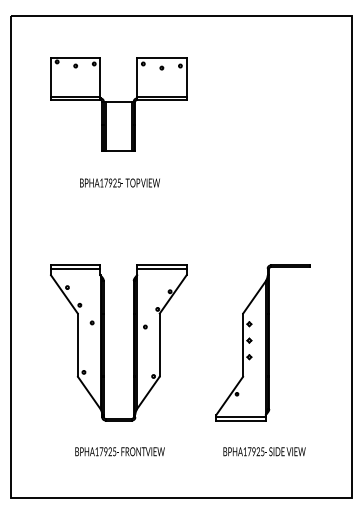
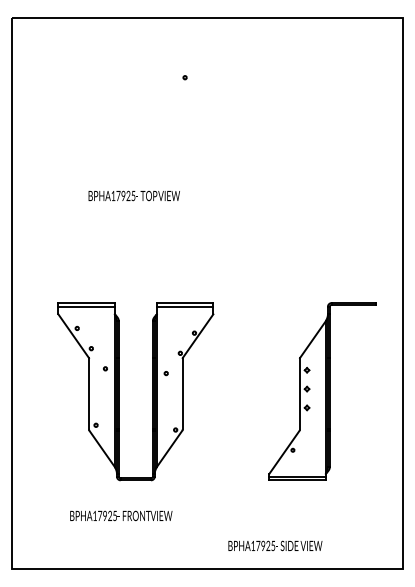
part: (118, 104) -> (135, 119), removed
text: (119, 182) -> (133, 195), moved
part: (262, 342) -> (322, 391), moved
text: (120, 451) -> (121, 515), moved
text: (264, 451) -> (275, 545), moved

